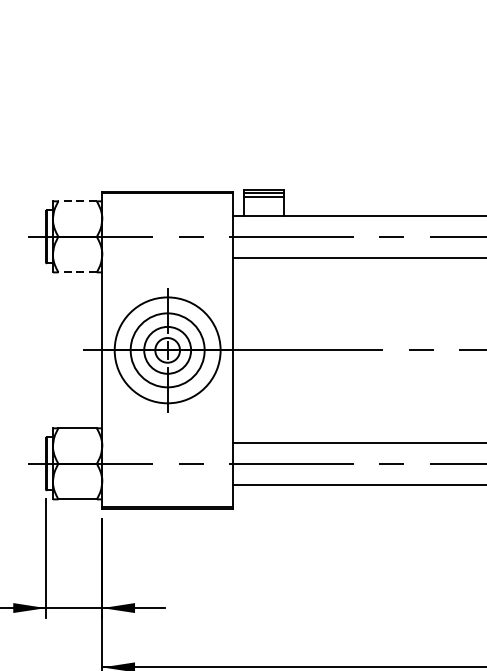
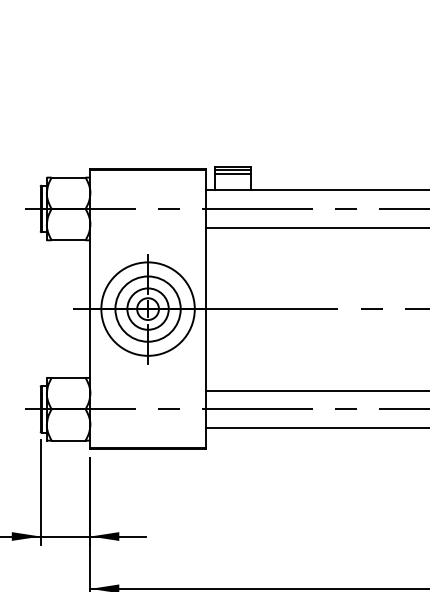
line: (77, 201) -> (68, 177), dashed -> solid
line: (77, 272) -> (68, 240), dashed -> solid

